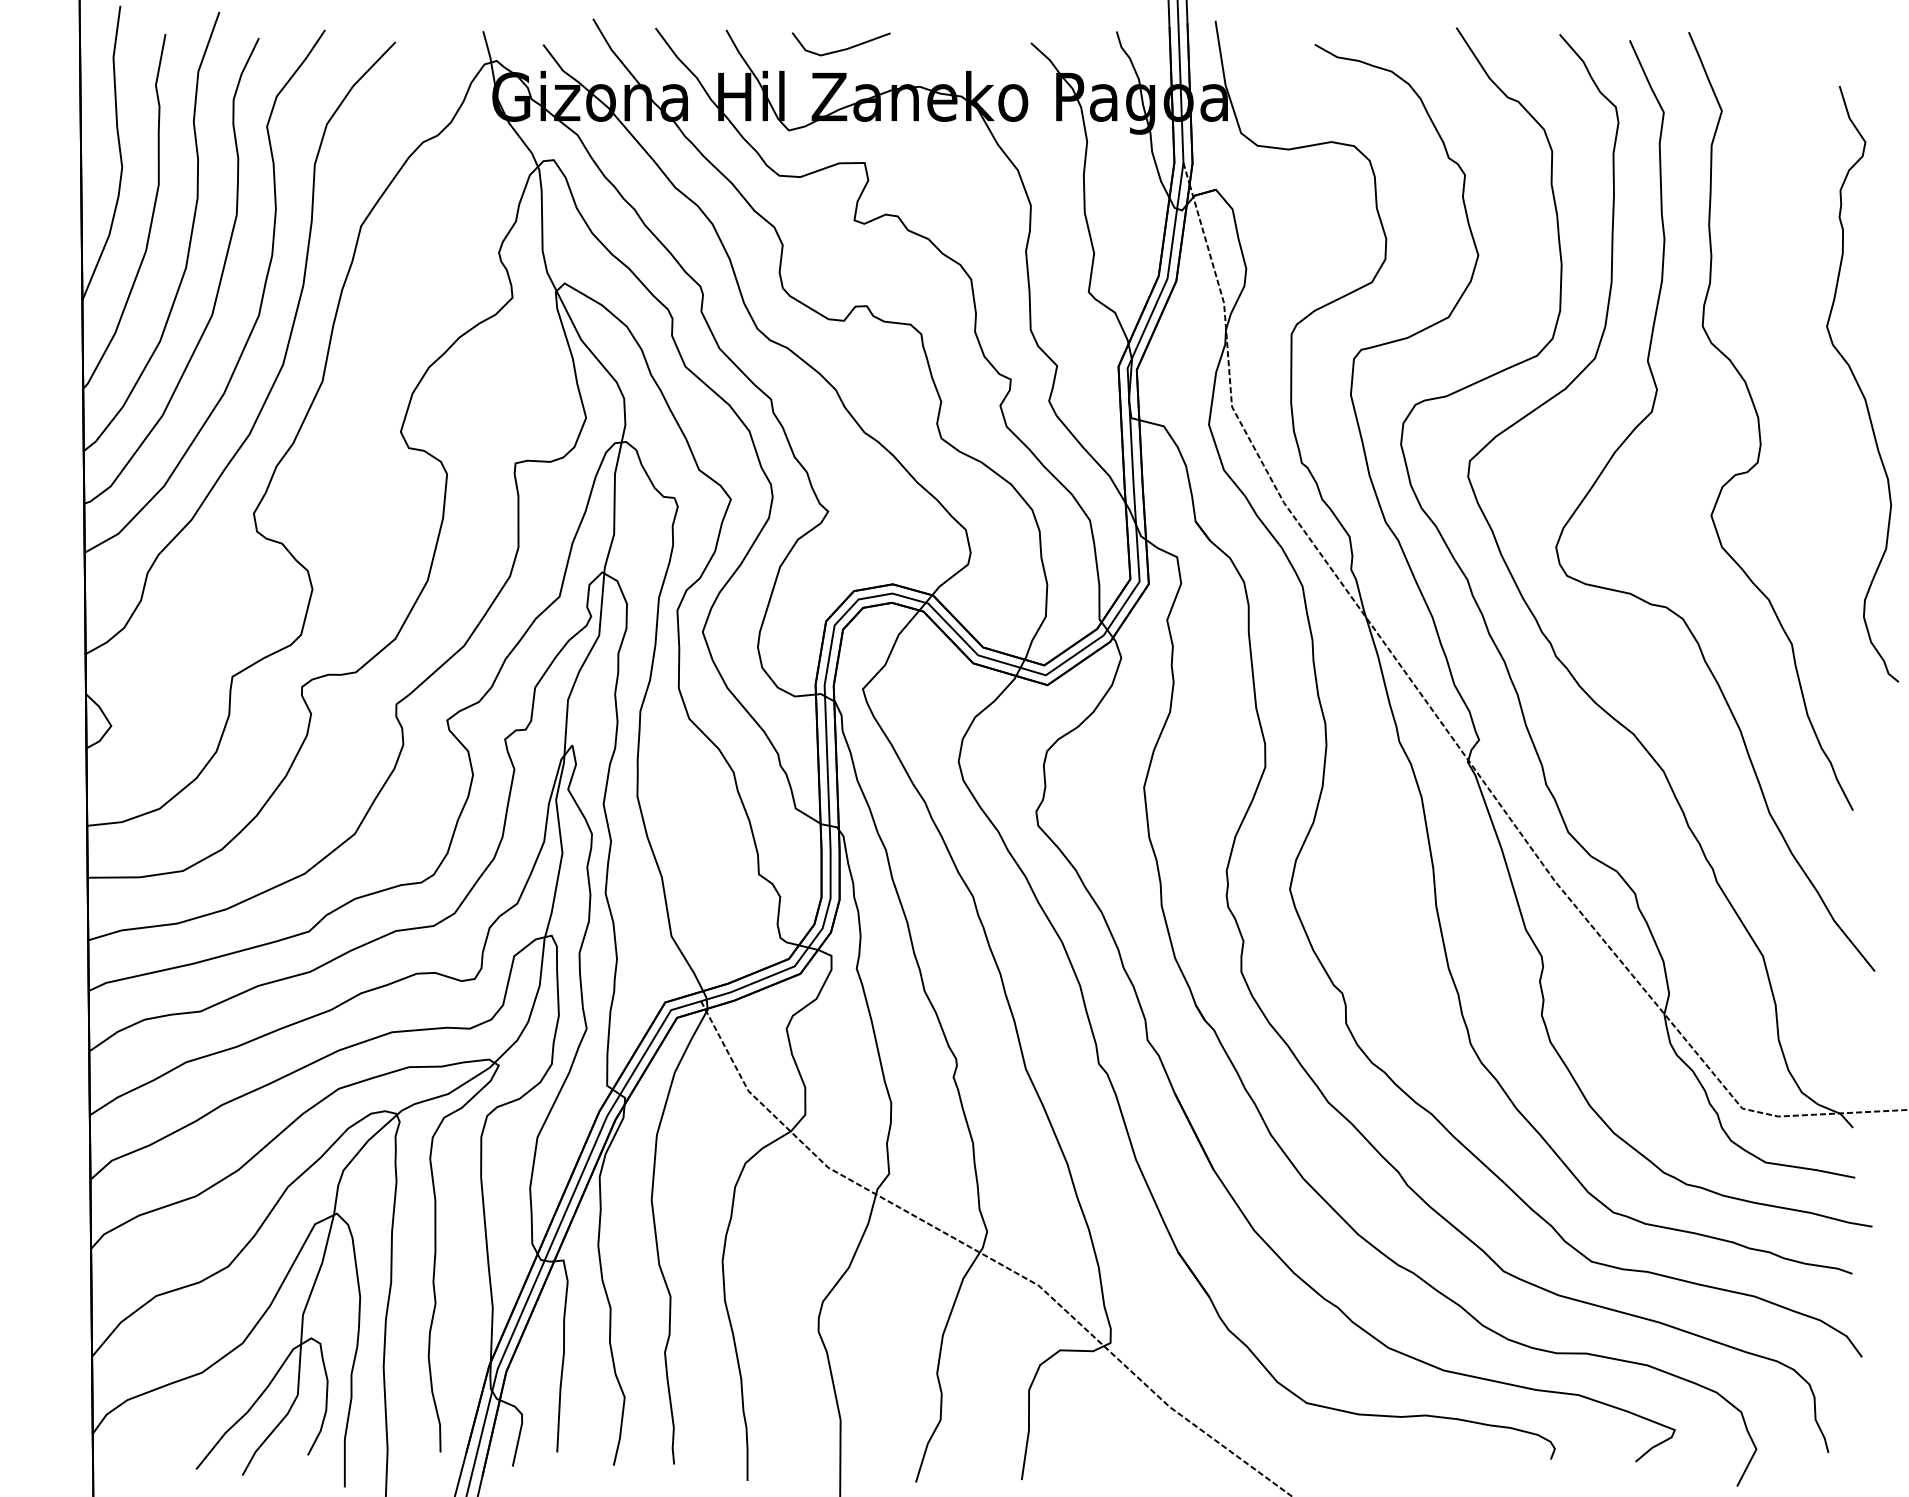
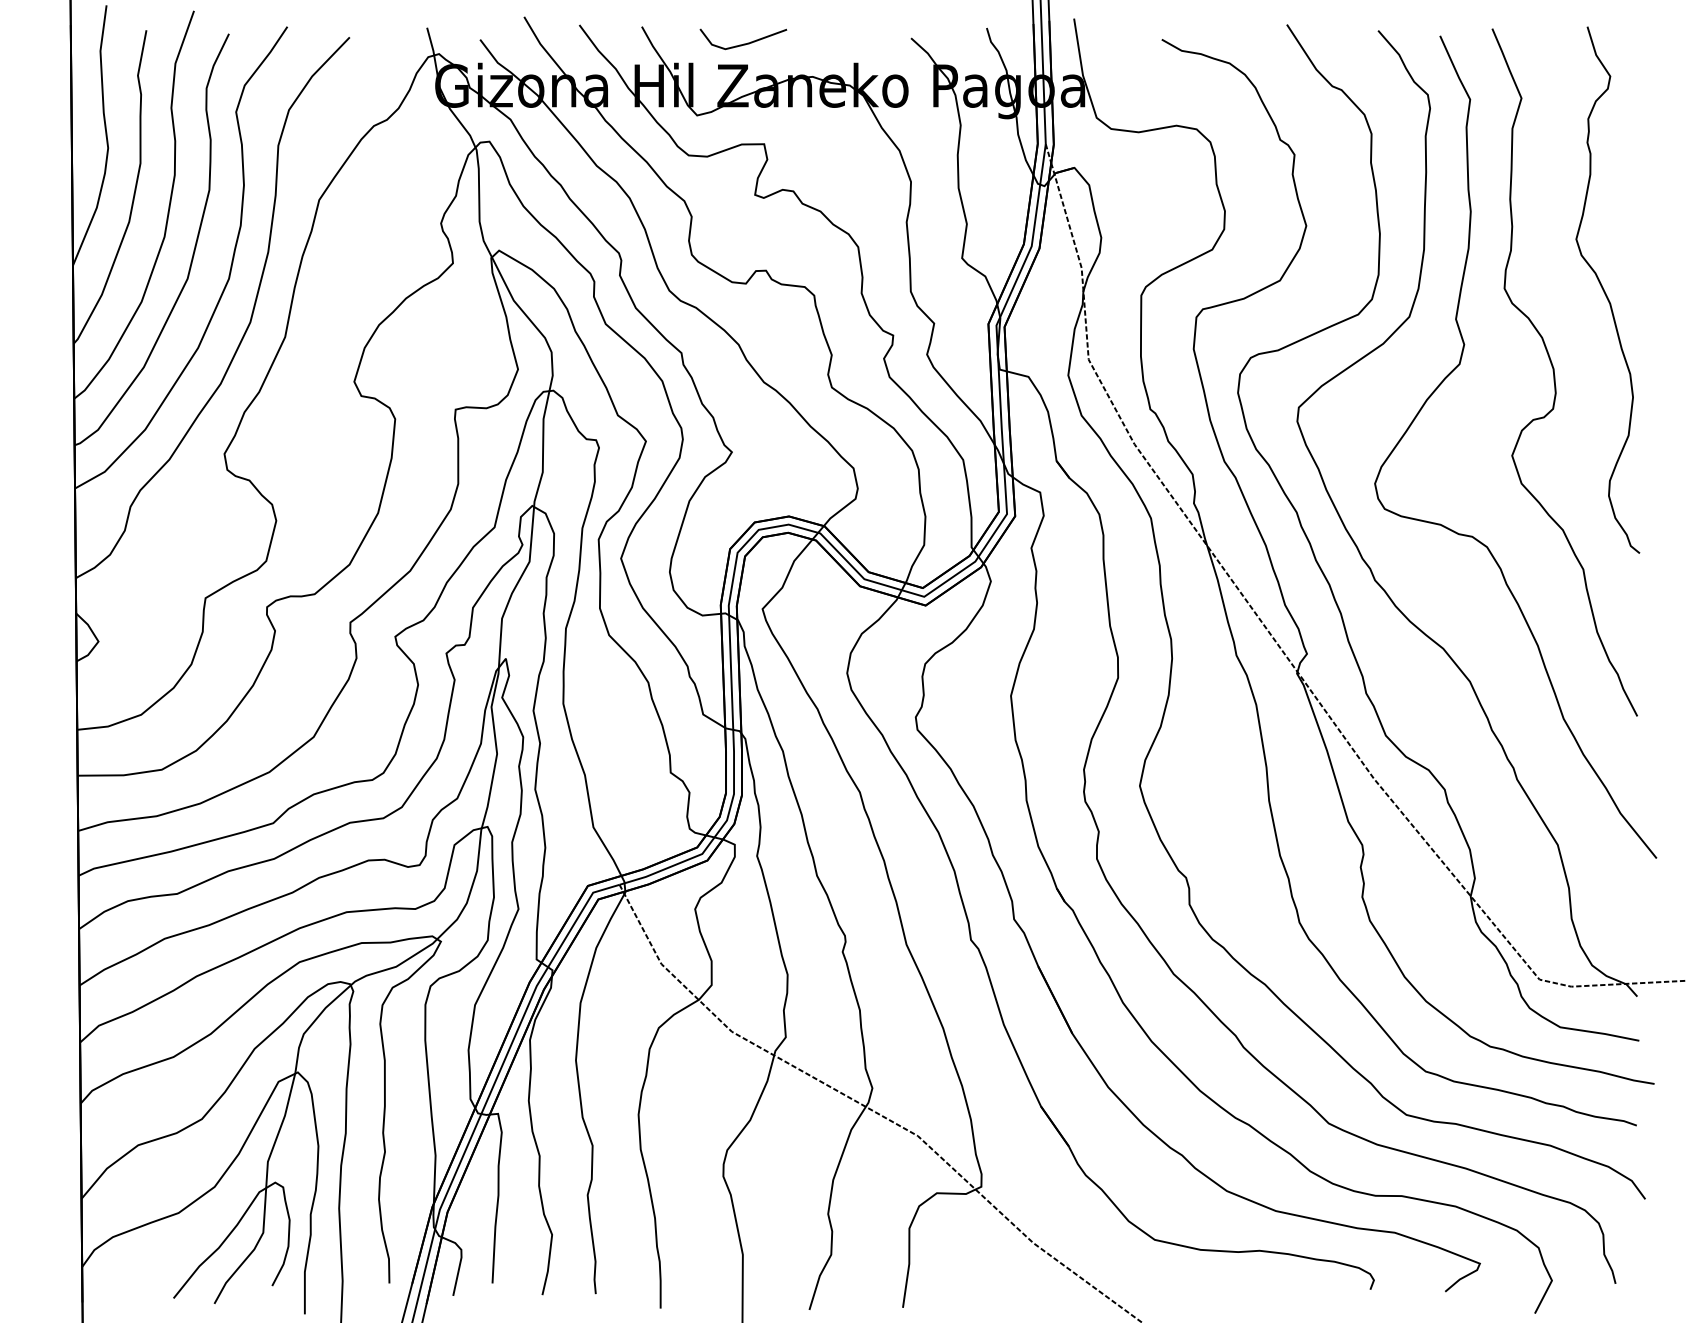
part: (1862, 383) -> (1607, 289), moved

